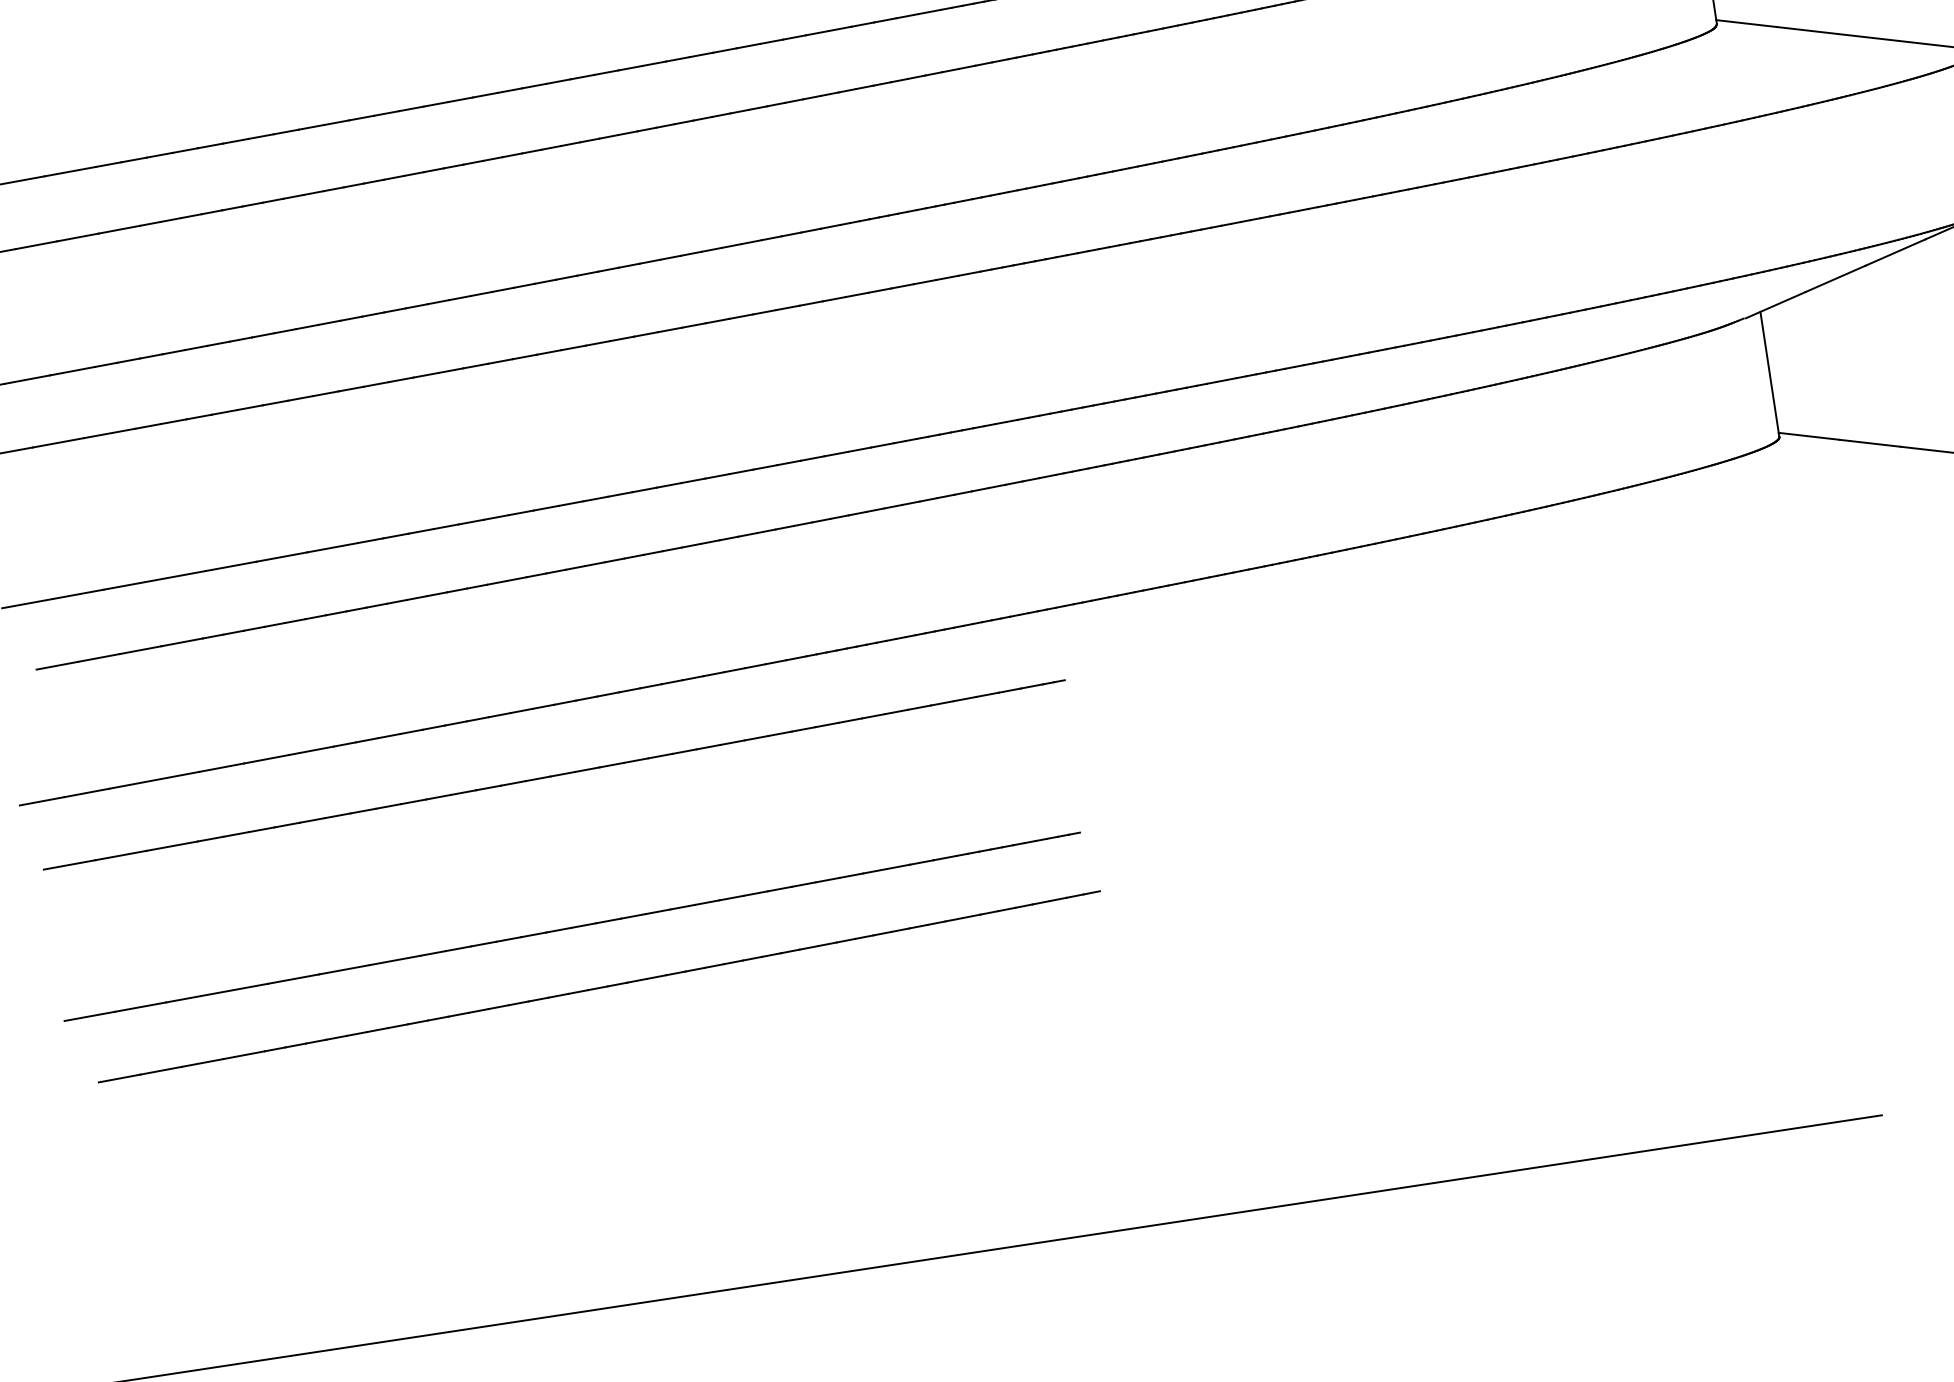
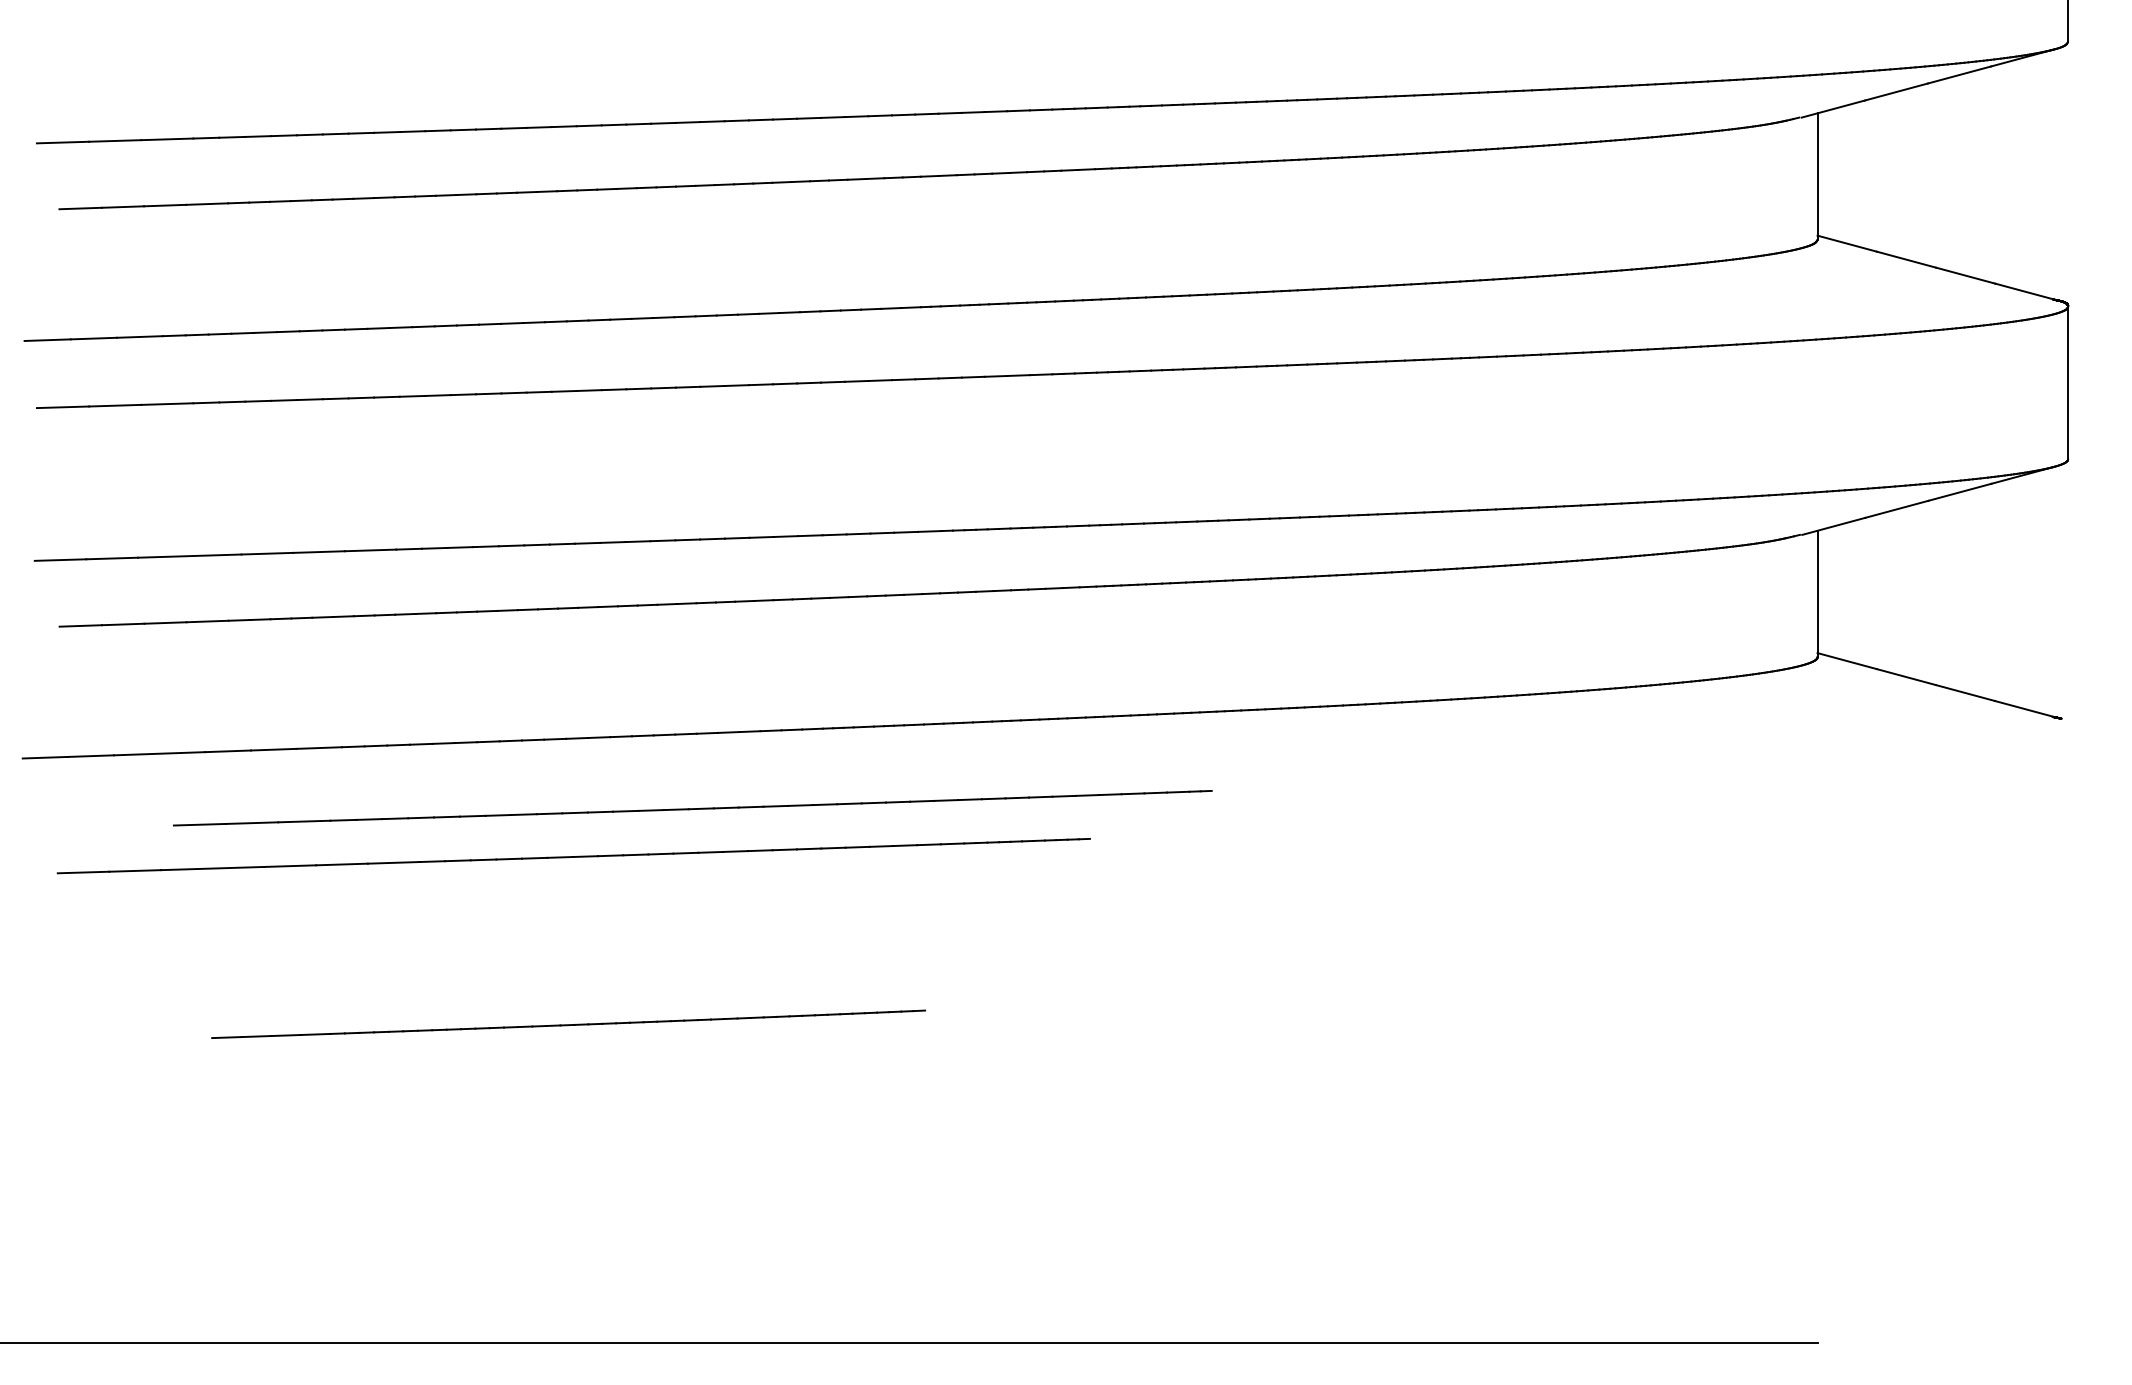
part: (554, 775) -> (692, 808), moved
part: (572, 927) -> (573, 856), moved
part: (599, 985) -> (568, 1023), size x0.7

